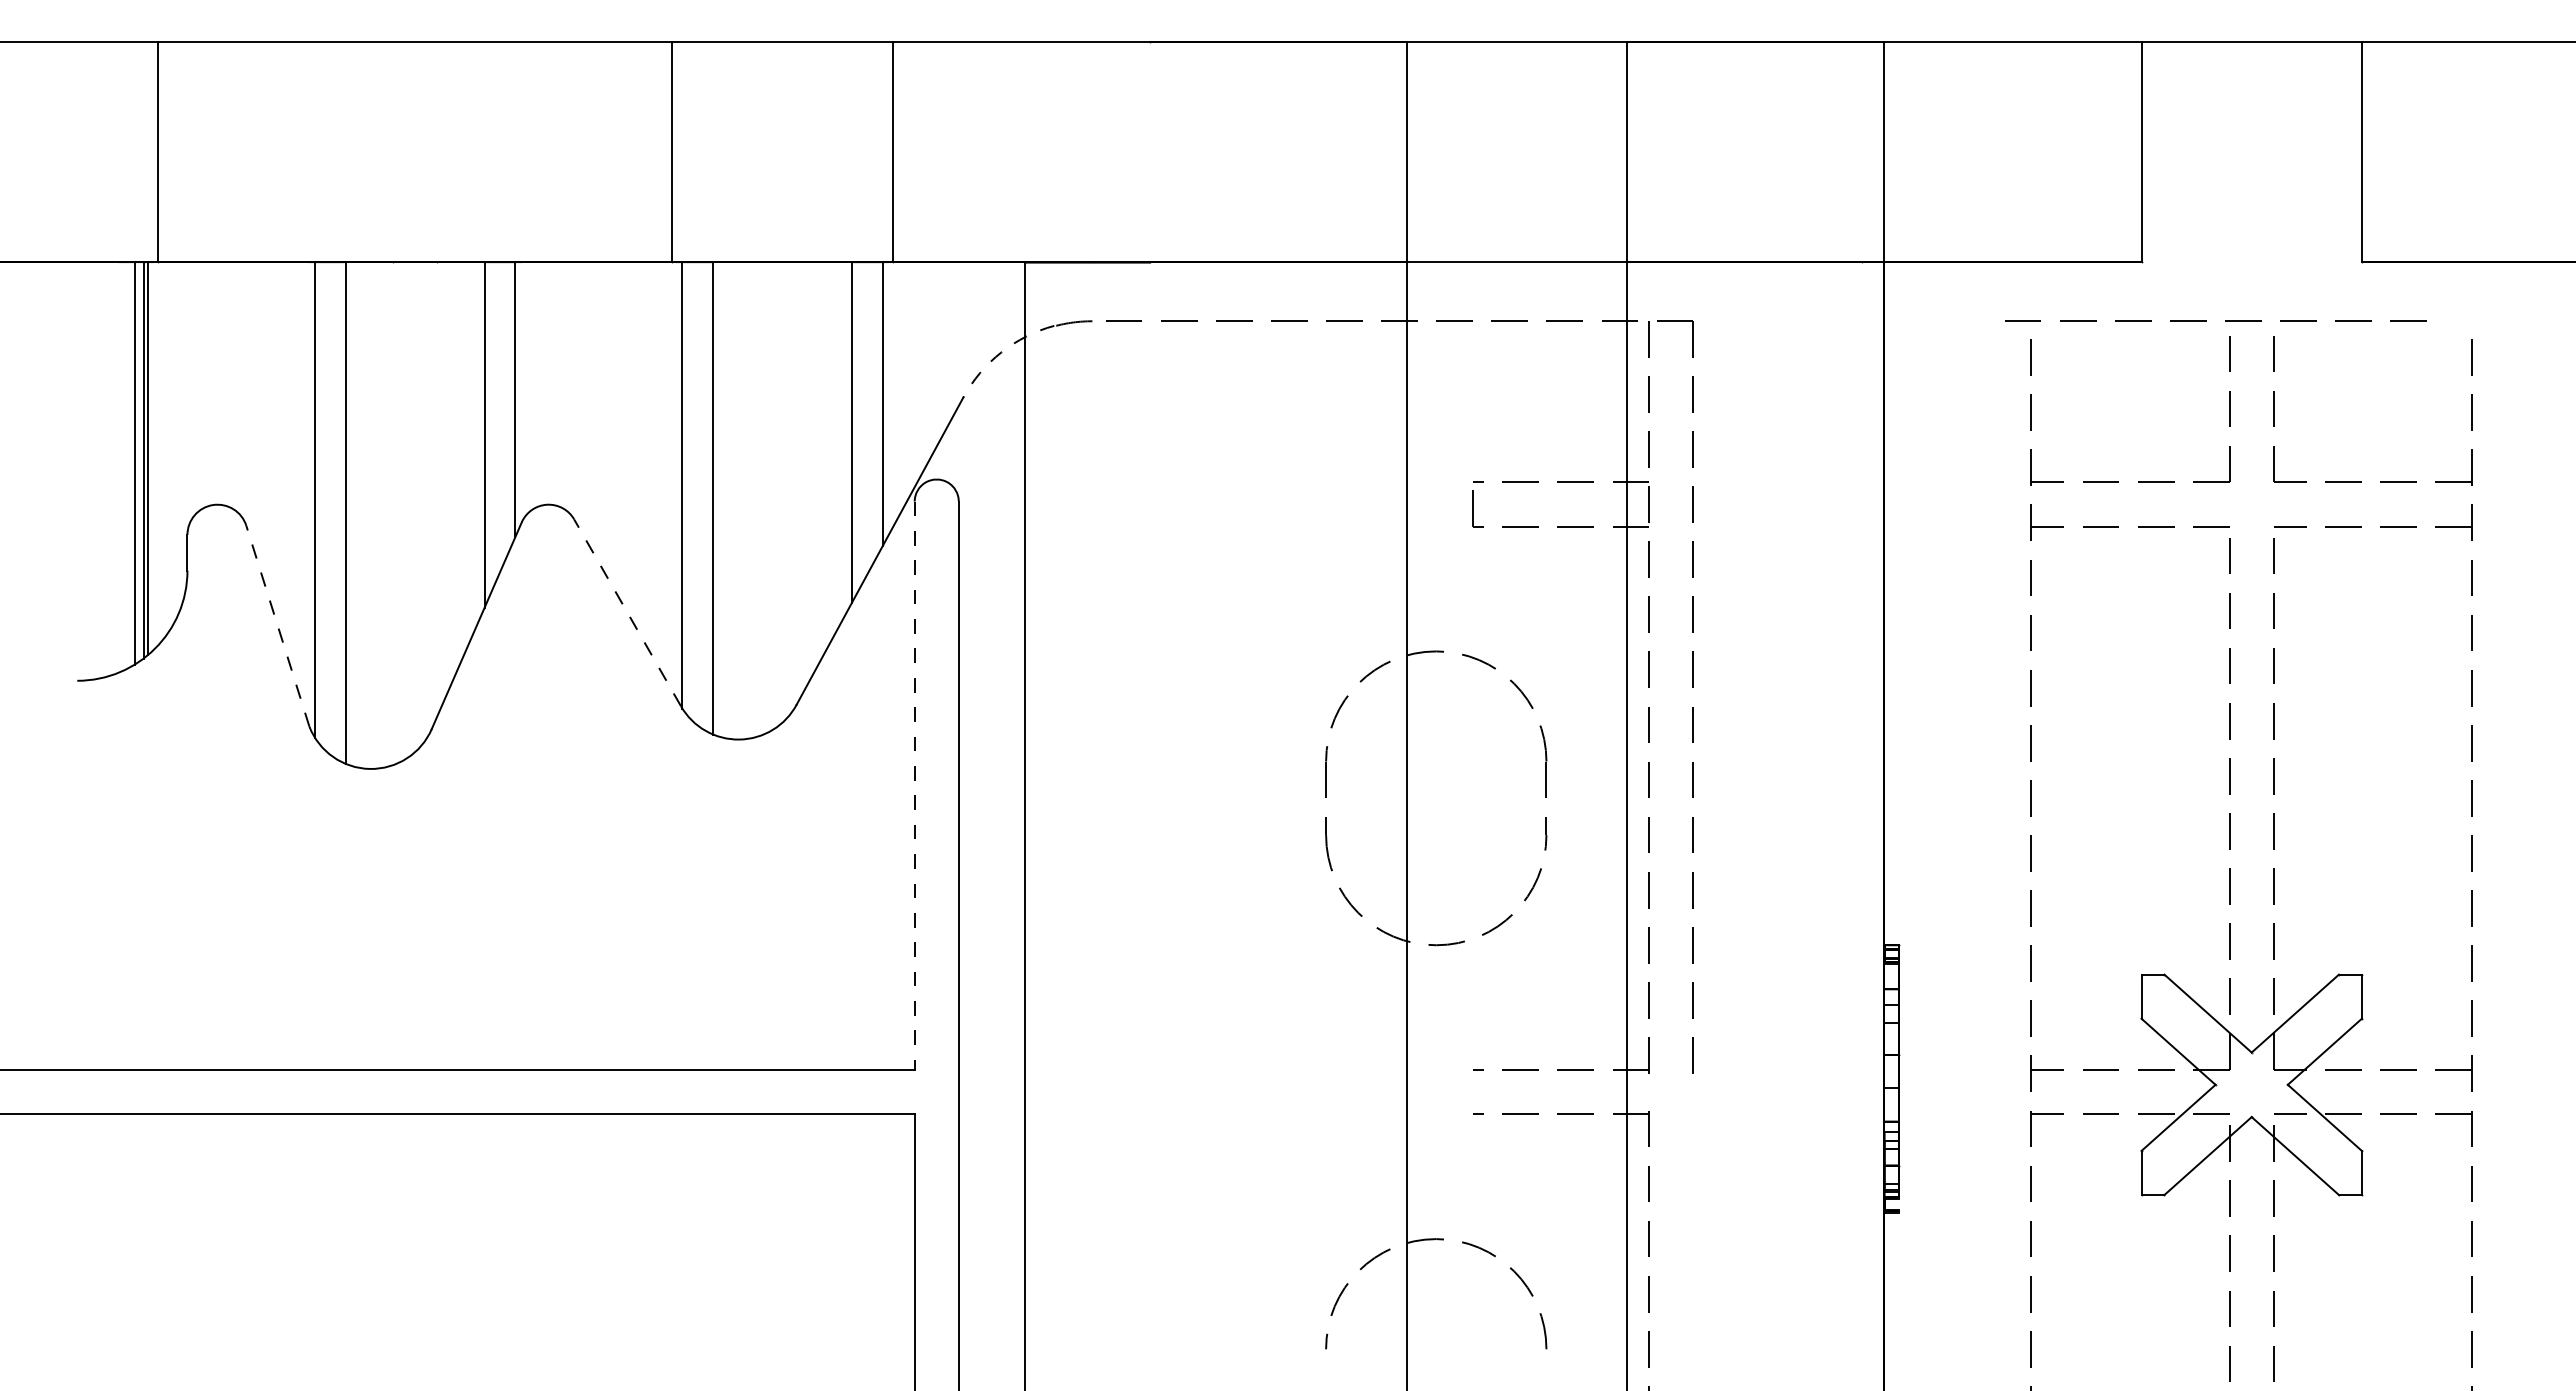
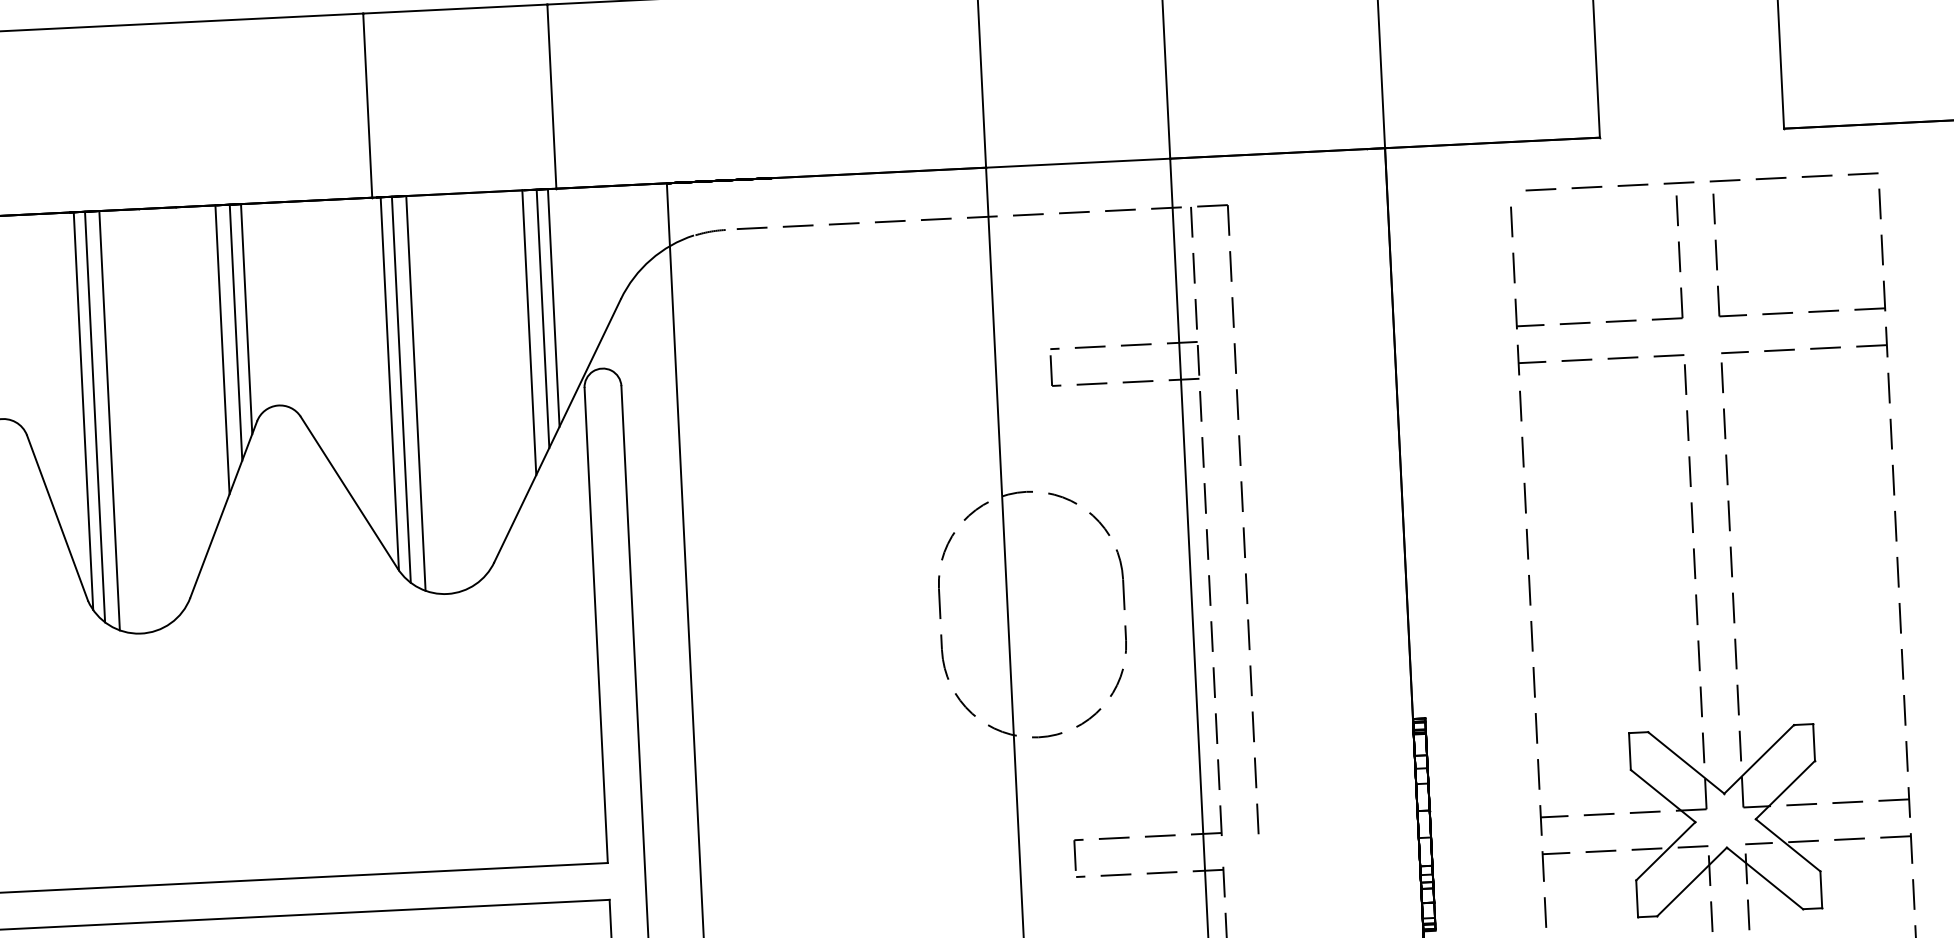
line: (2206, 320) -> (1694, 181), moved
arc: (1001, 352) -> (651, 259), dashed -> solid
line: (501, 415) -> (235, 332), added
line: (869, 416) -> (543, 318), added
line: (695, 493) -> (401, 390), added
line: (328, 507) -> (94, 416), added
line: (627, 612) -> (349, 492), dashed -> solid
line: (277, 625) -> (57, 517), dashed -> solid
line: (914, 786) -> (596, 626), dashed -> solid
line: (1473, 1092) -> (1075, 858), added

